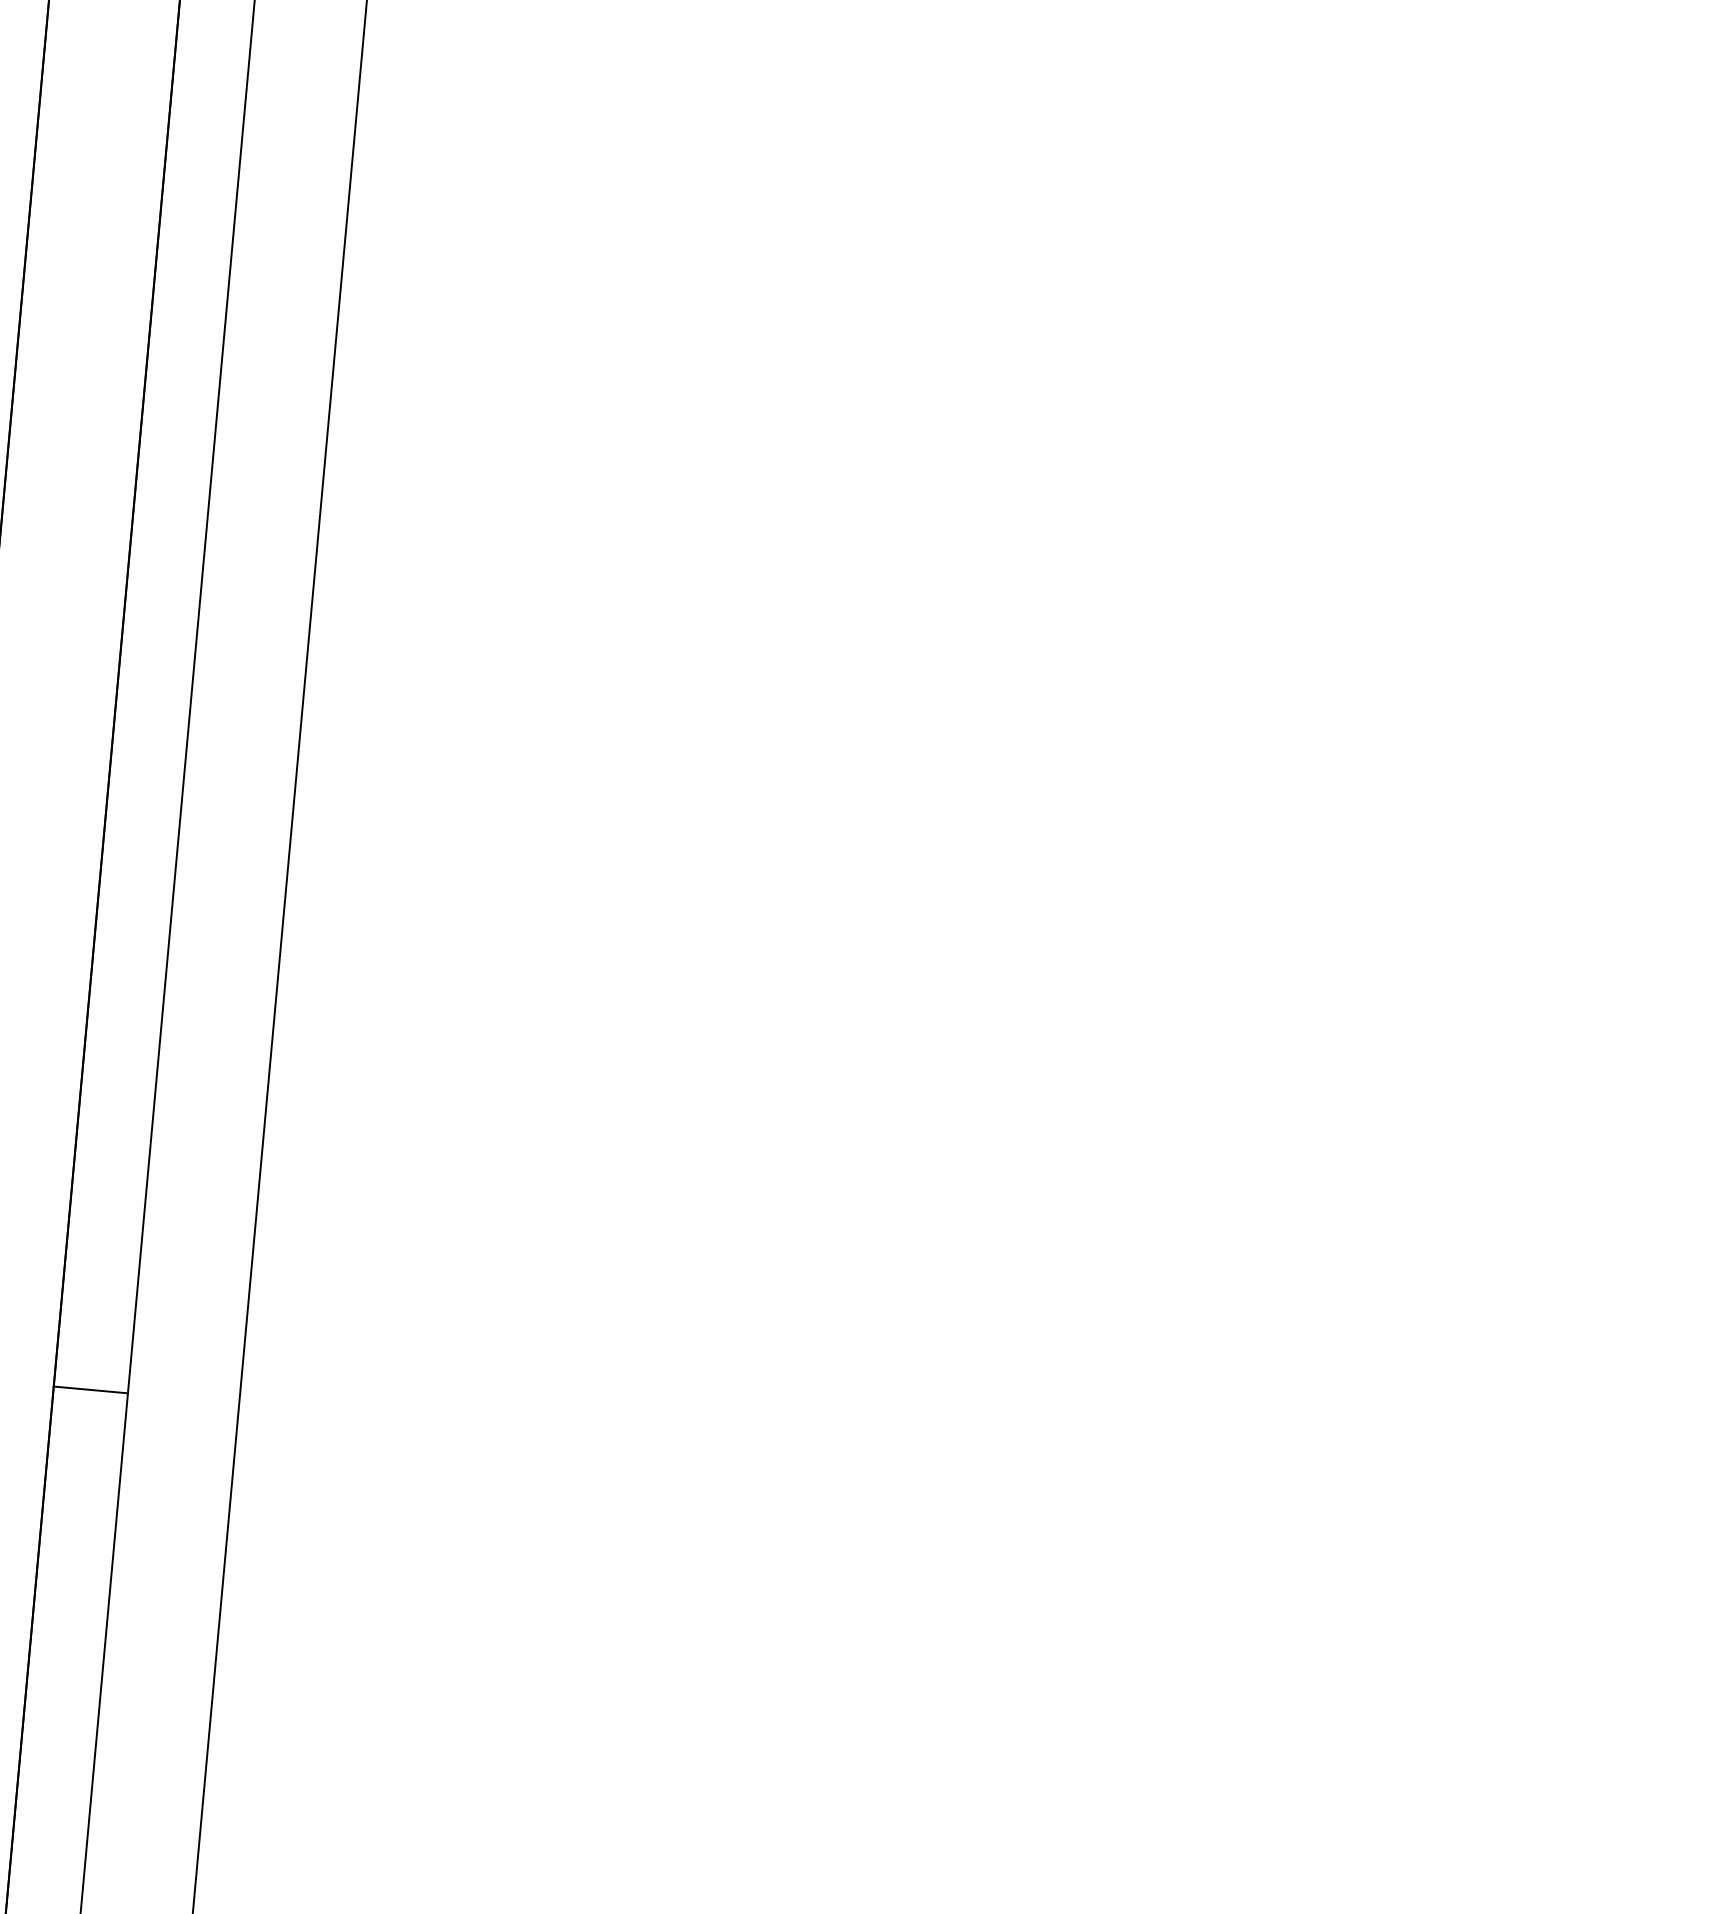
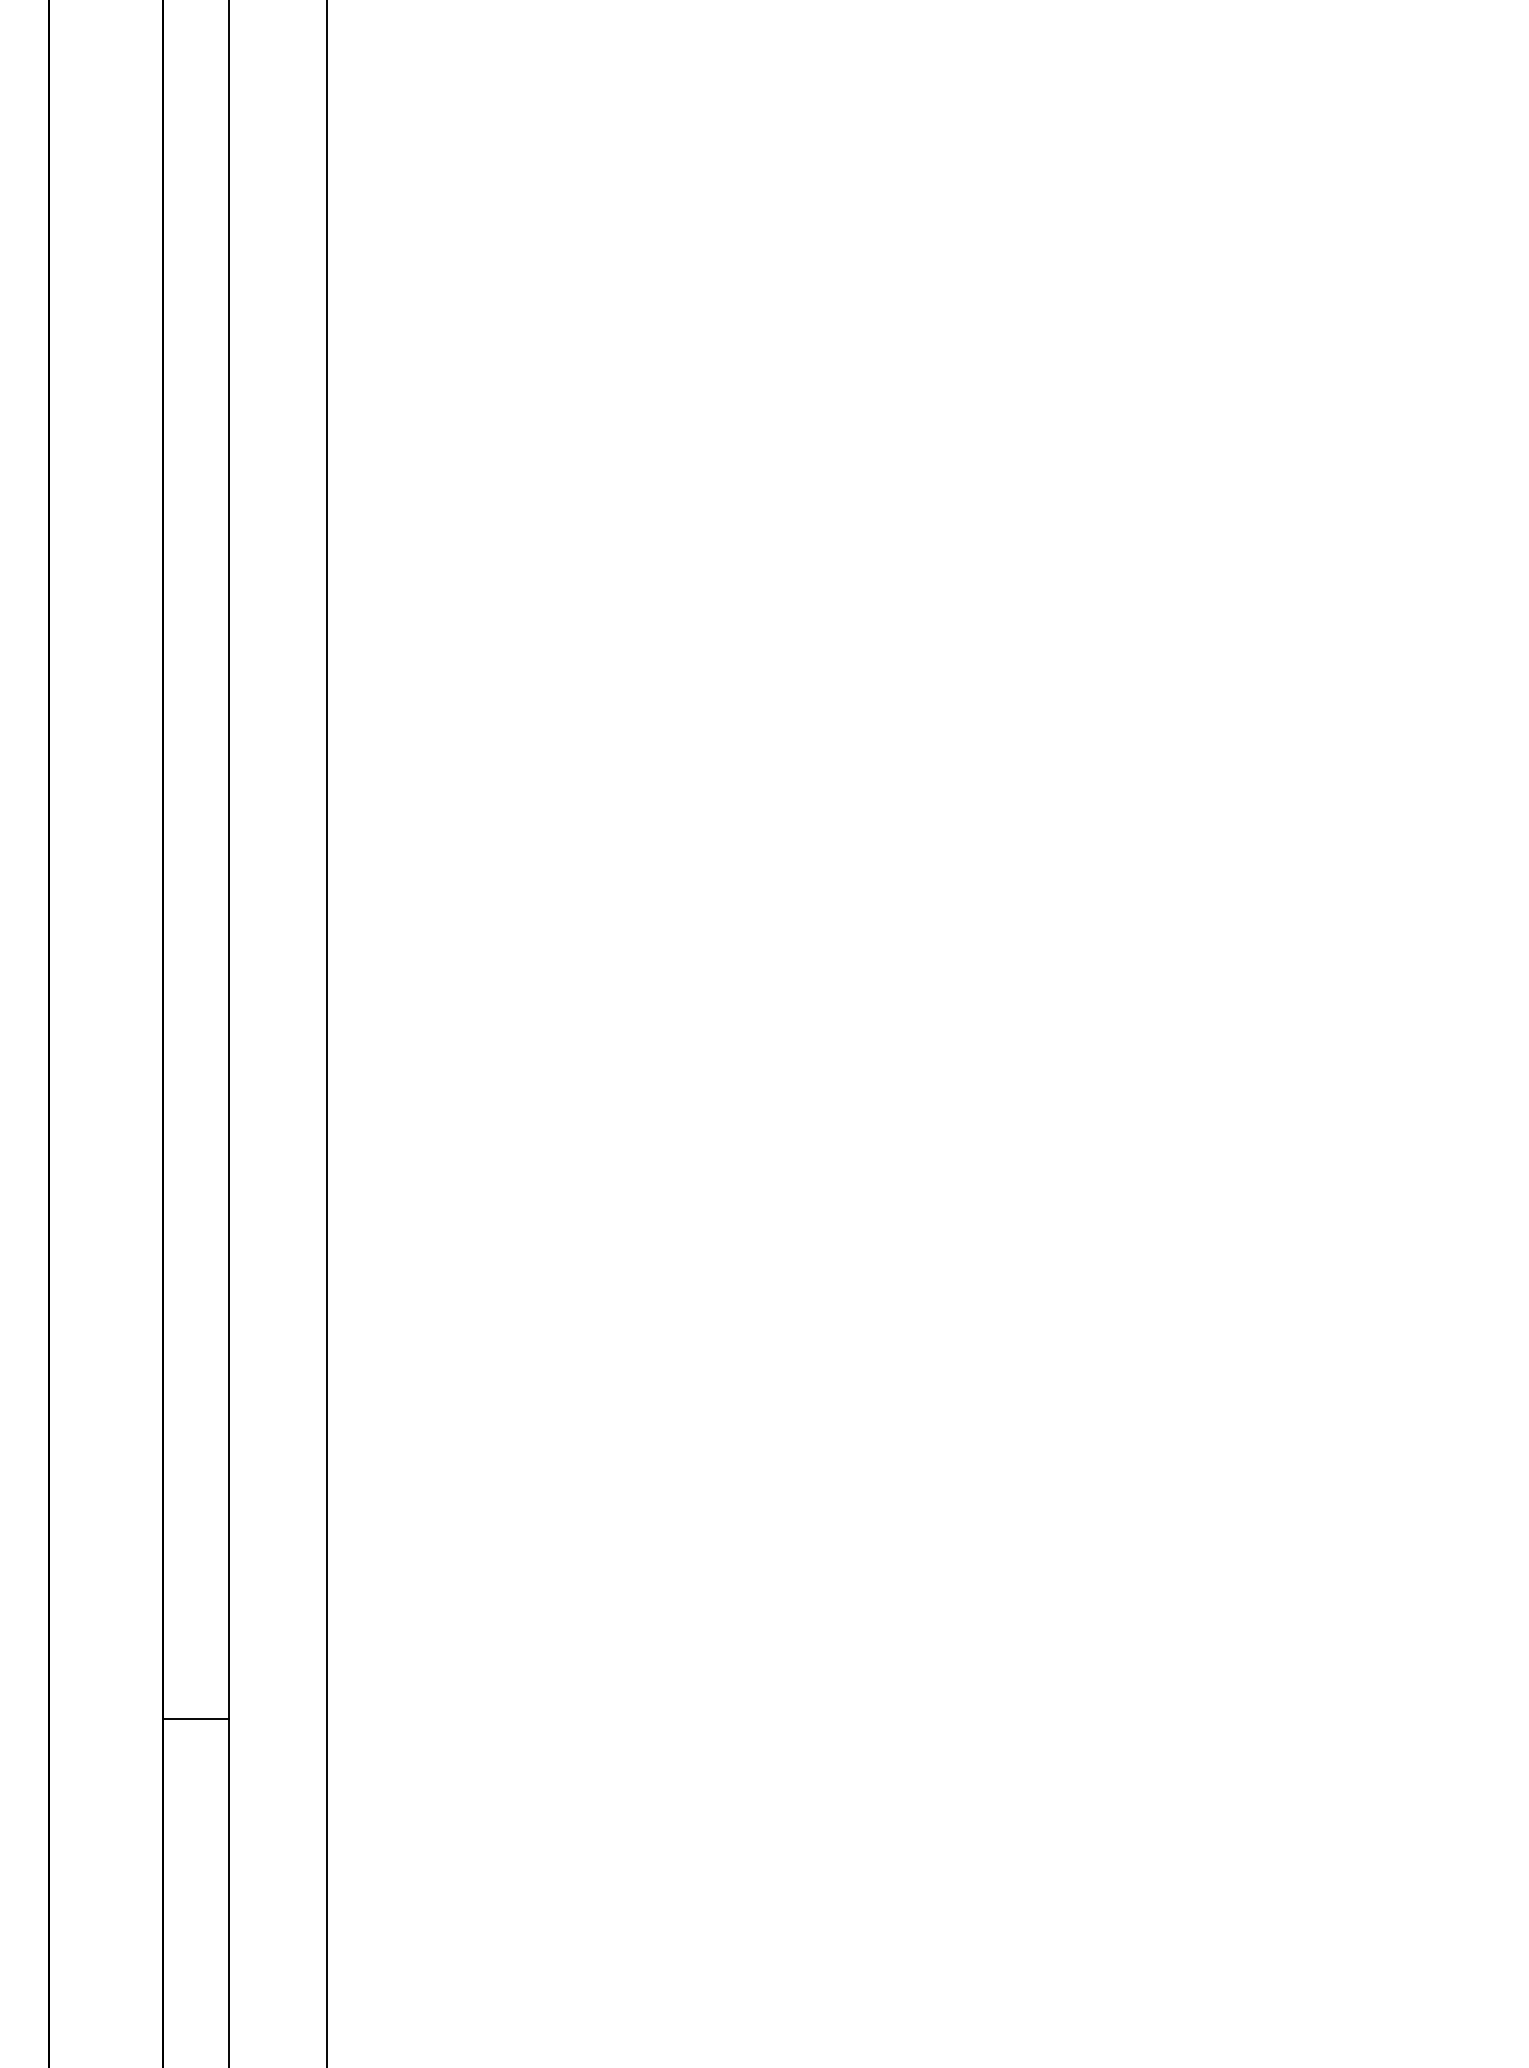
line: (90, 1389) -> (195, 1719), moved

